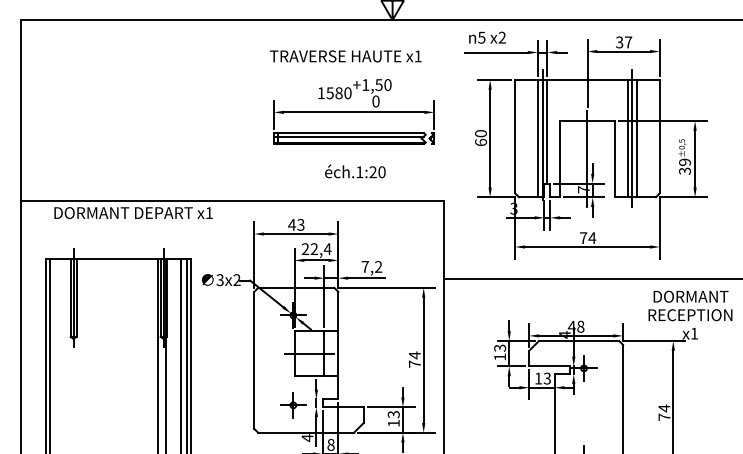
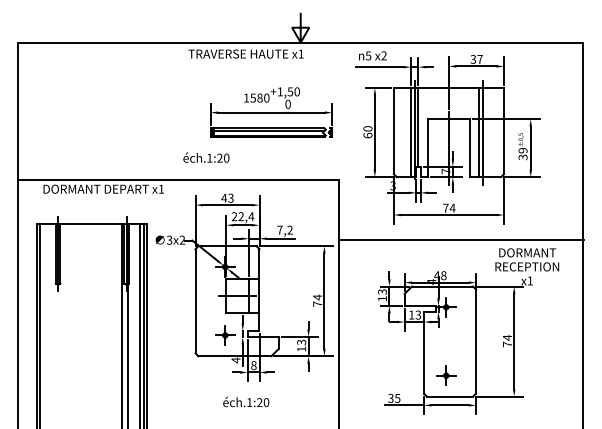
text: (344, 55) -> (245, 53), moved
line: (636, 138) -> (486, 132), removed
text: (355, 171) -> (206, 157), moved

